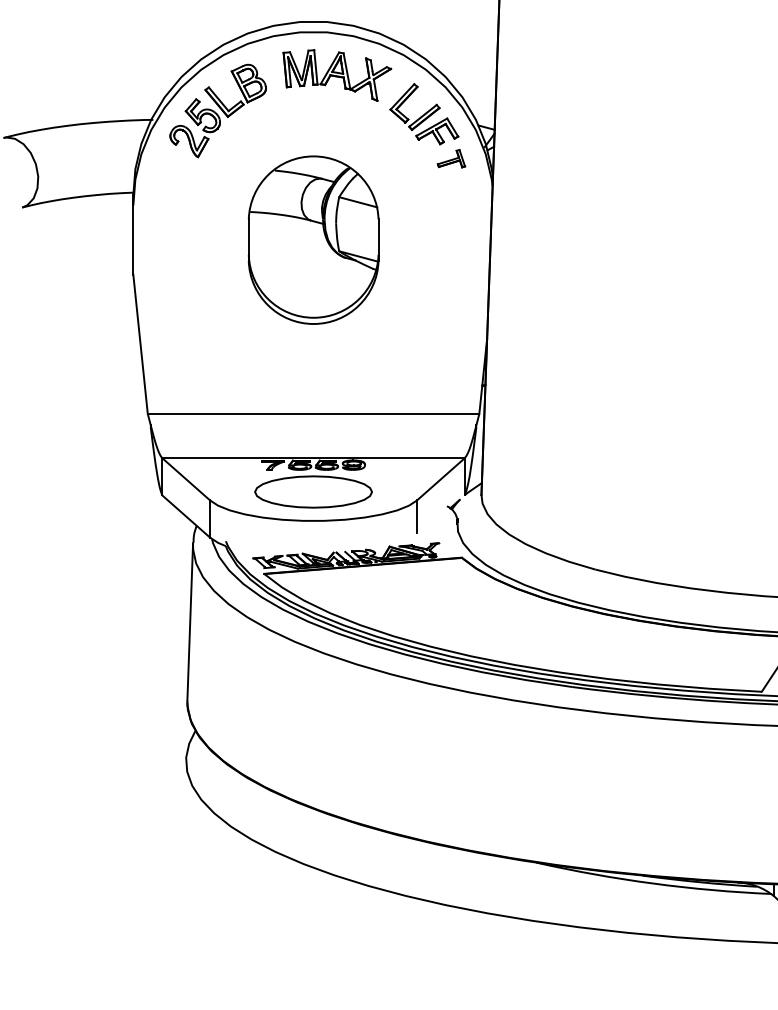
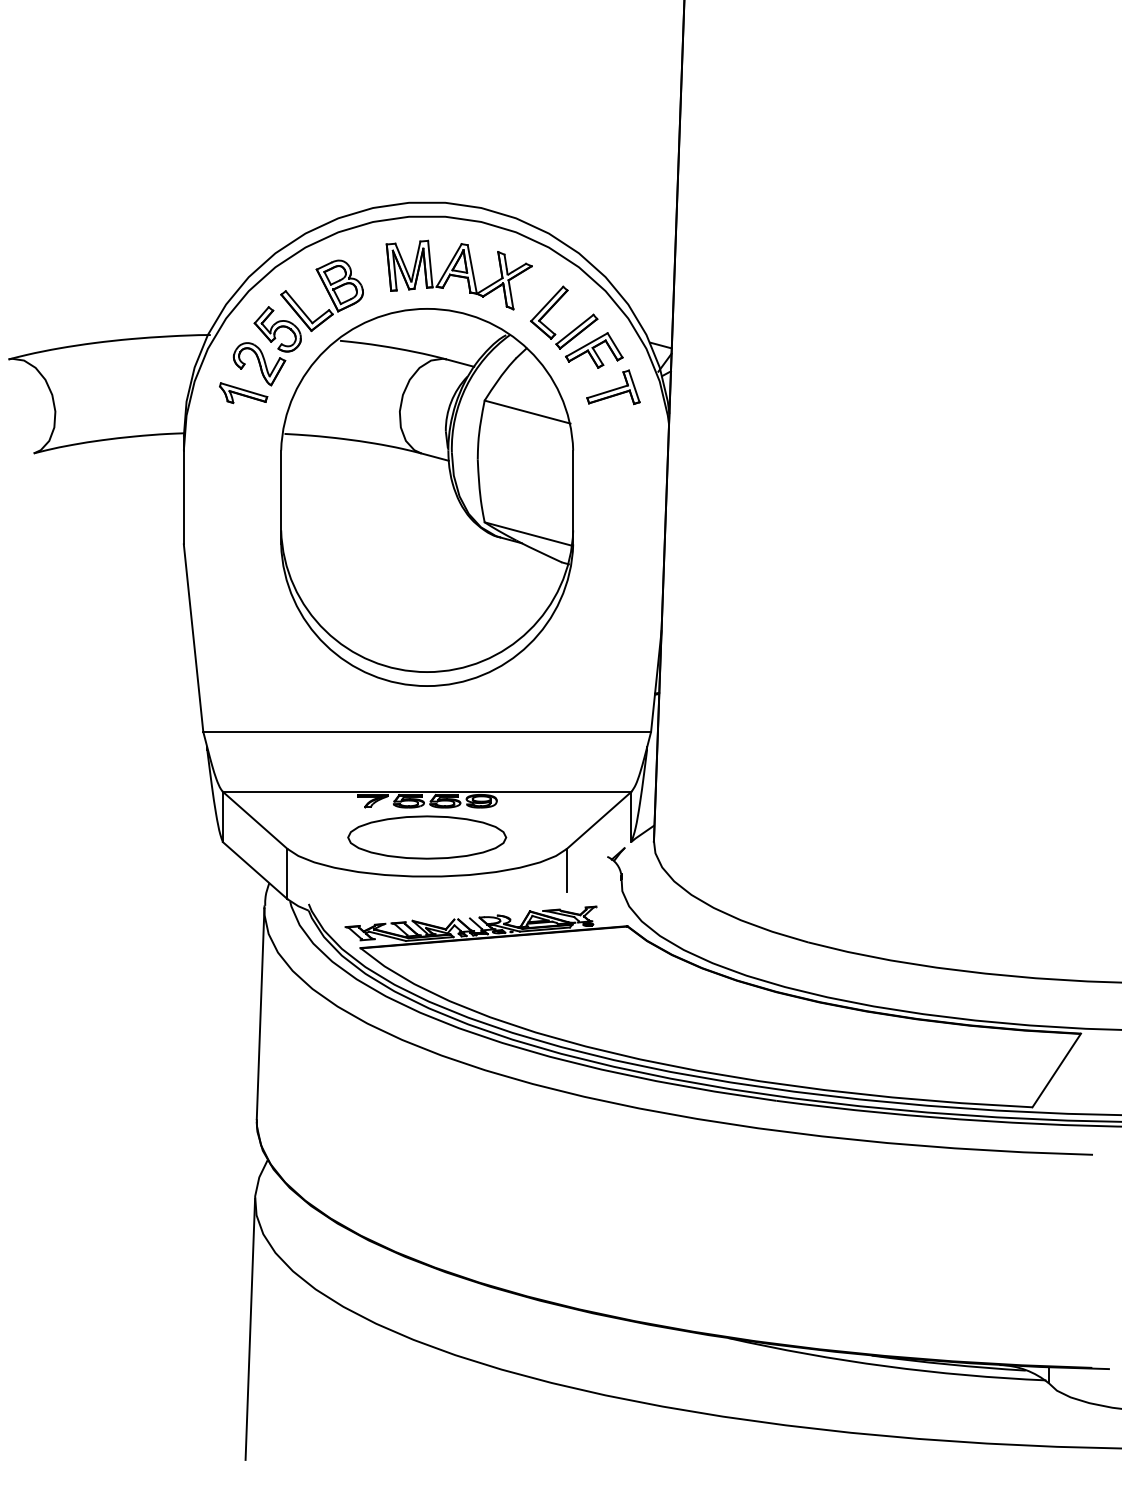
part: (451, 158) -> (613, 387), size x1.43
part: (177, 163) -> (243, 393), added
part: (313, 240) -> (427, 497), size x1.67
line: (182, 855) -> (250, 1328), added

